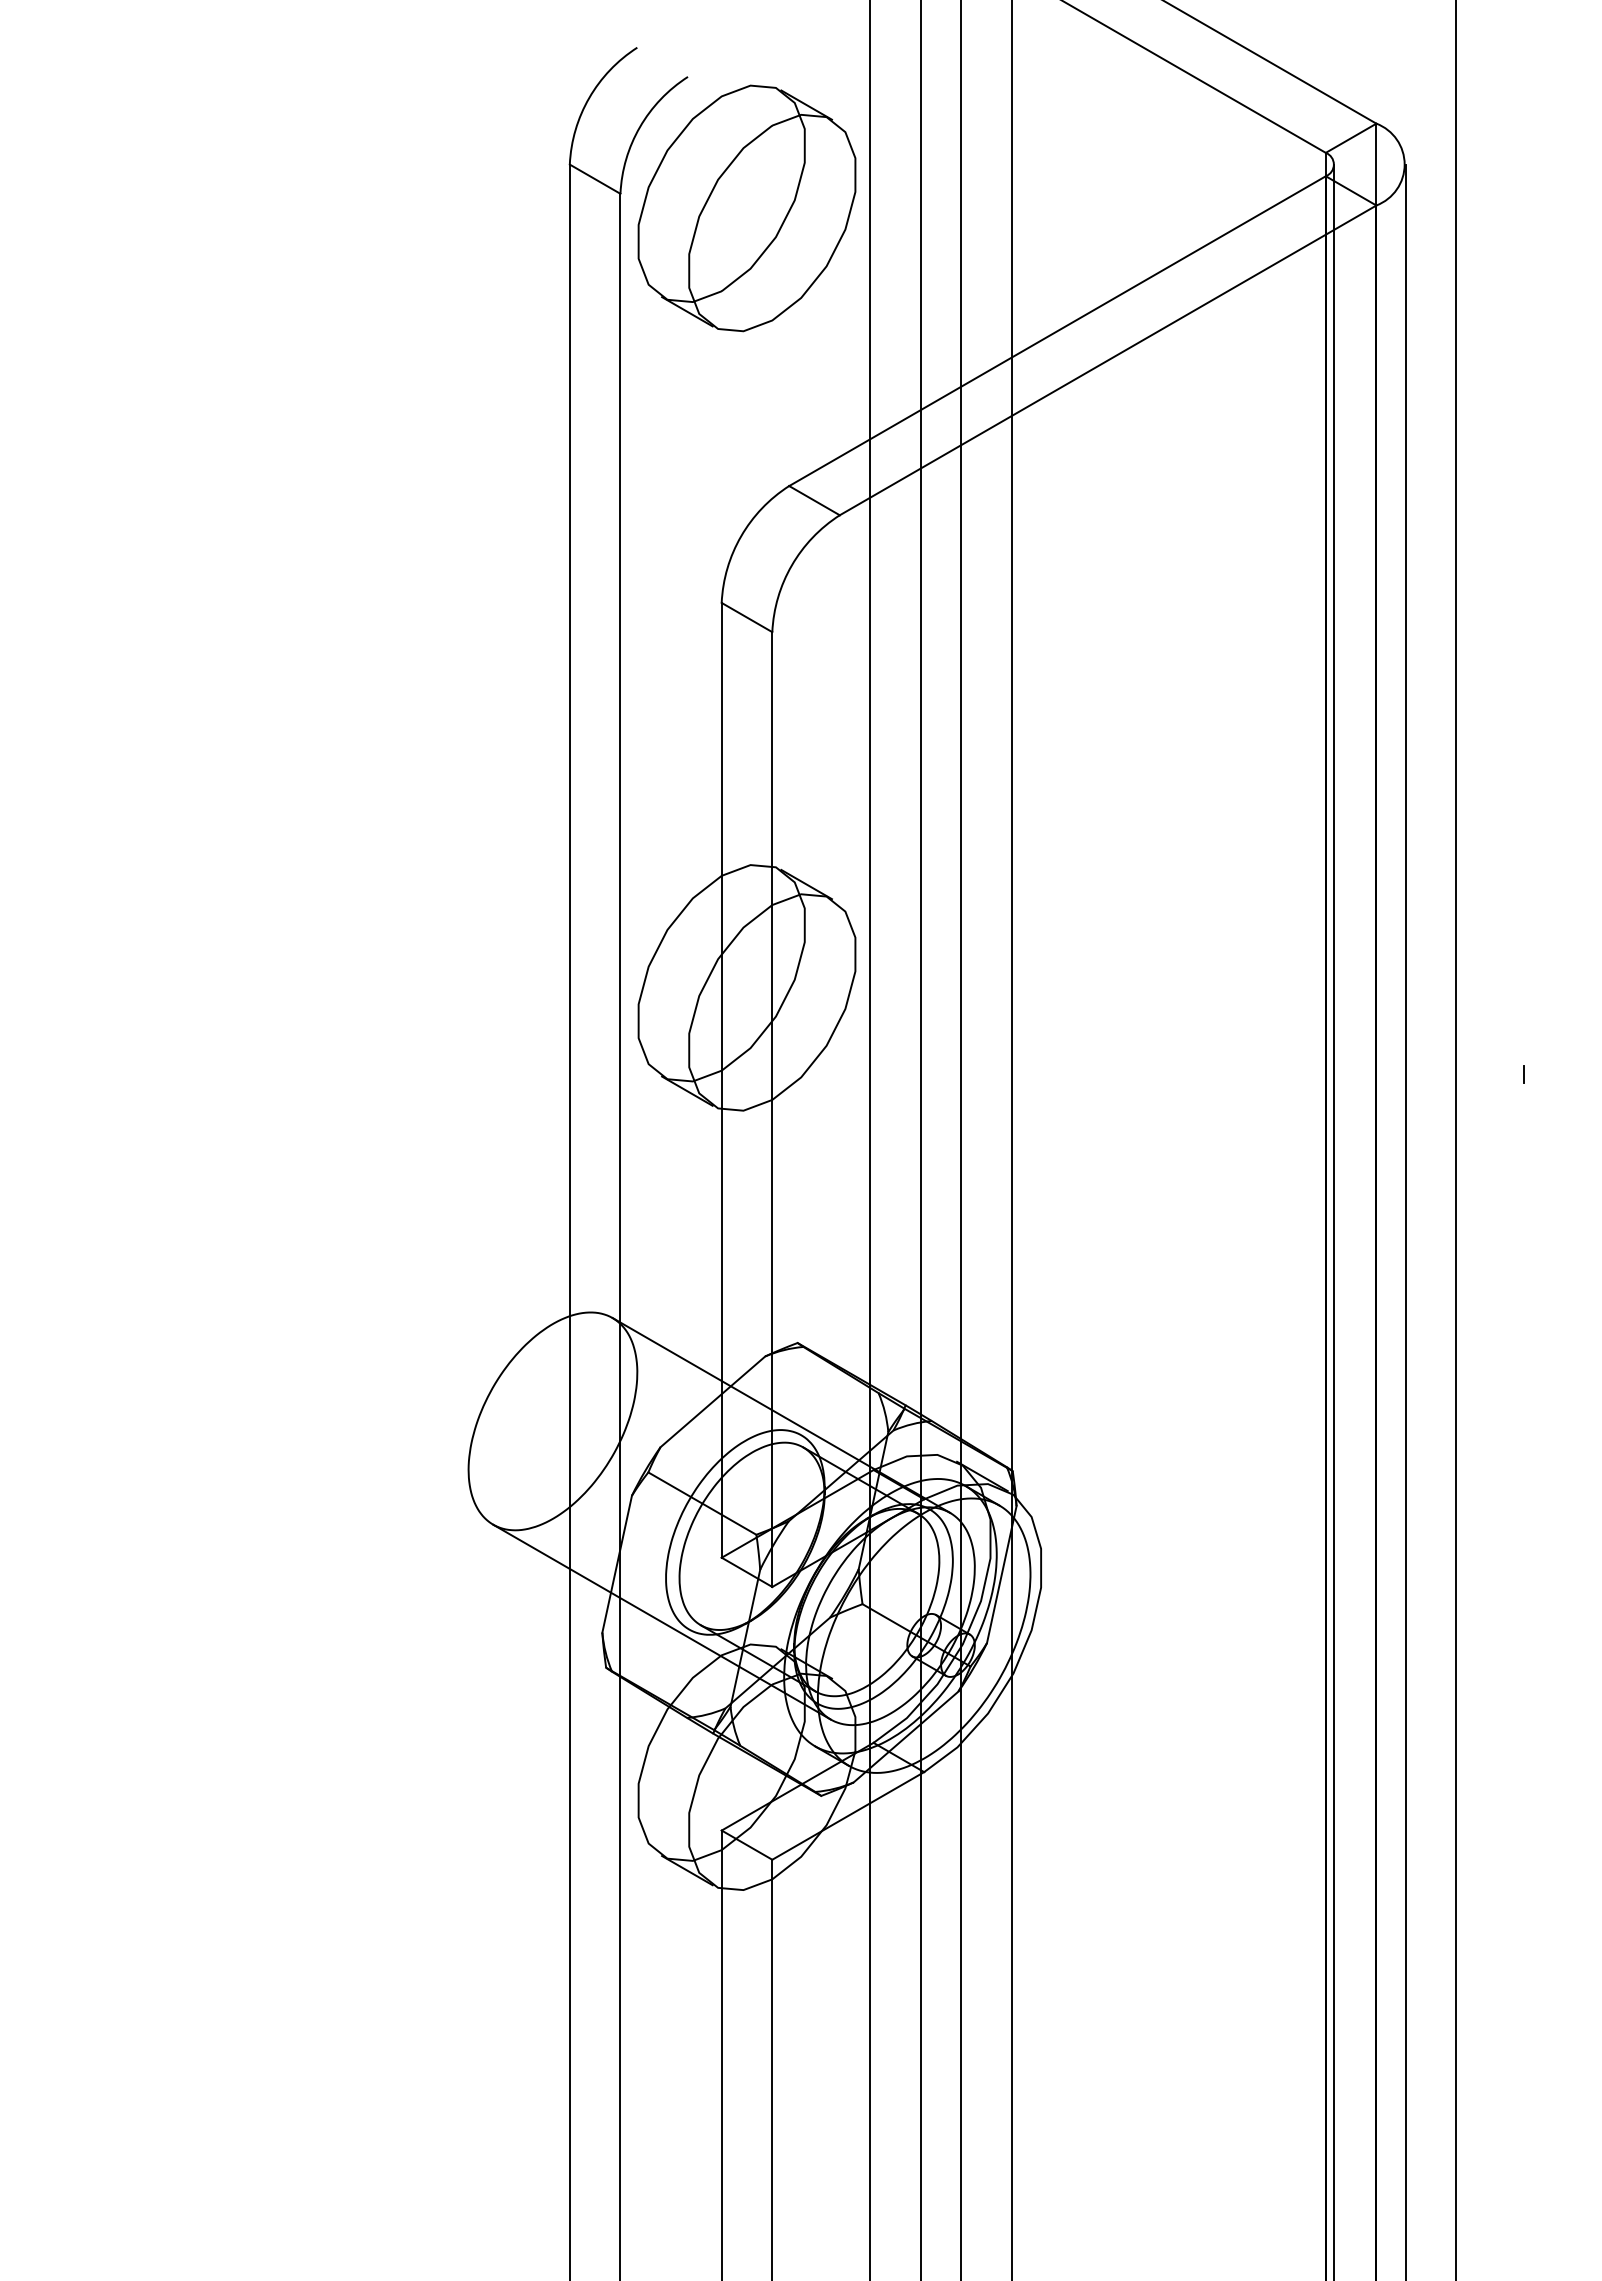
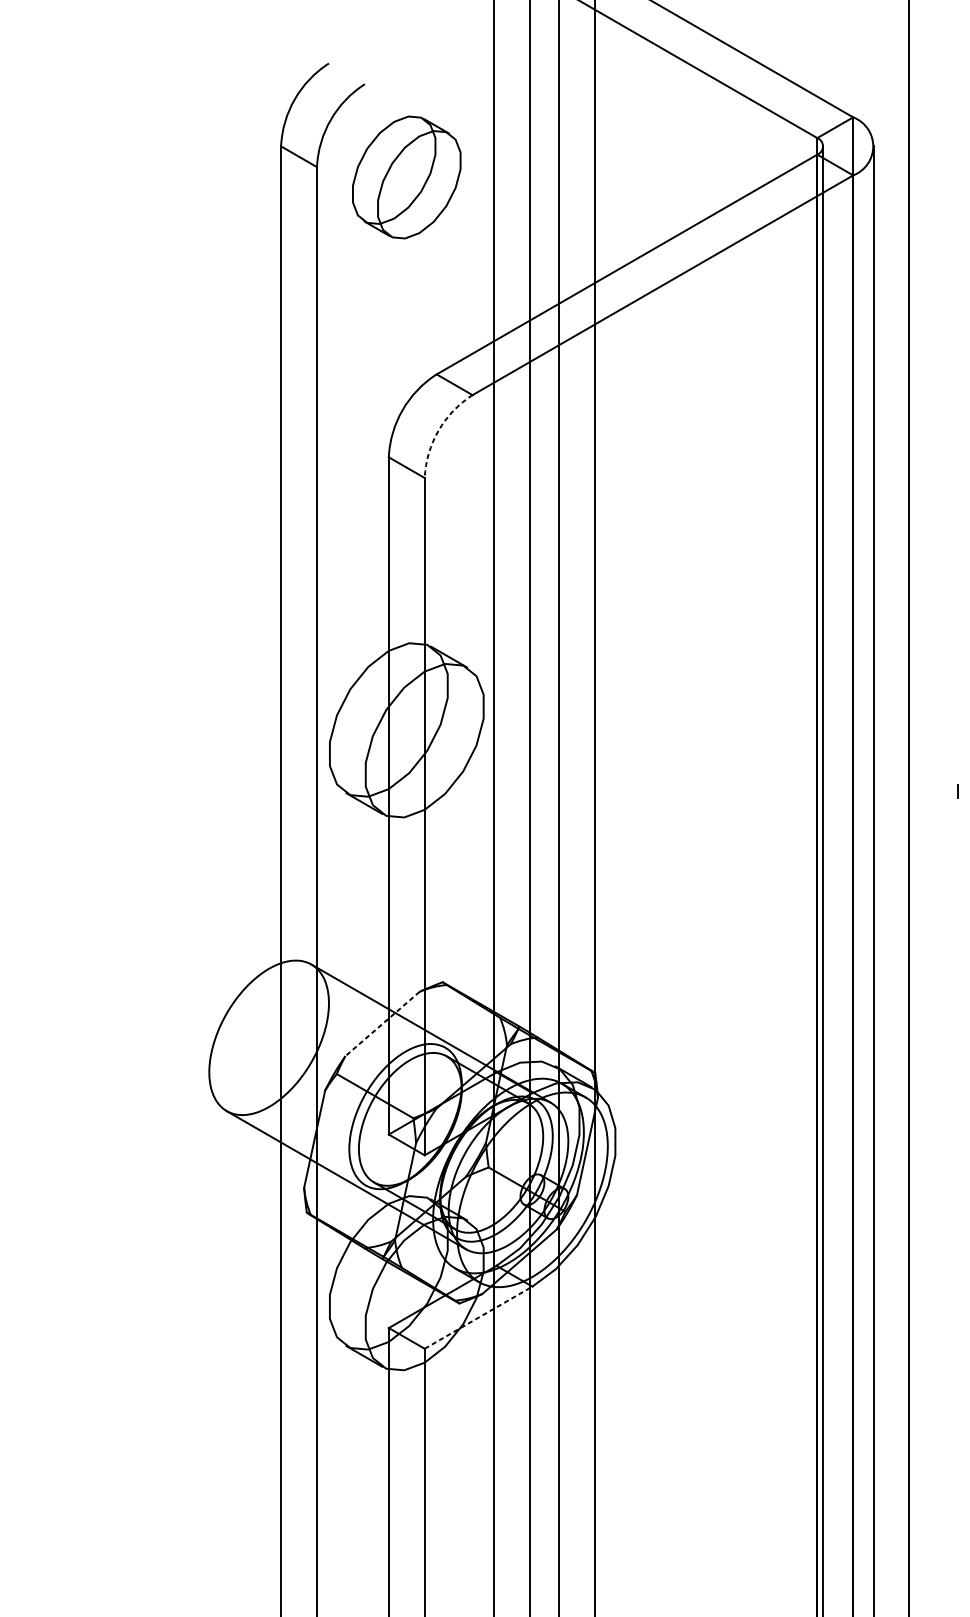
part: (746, 208) -> (406, 177), size x0.7
arc: (791, 565) -> (438, 430), solid -> dashed
line: (712, 1402) -> (382, 1024), solid -> dashed
line: (848, 1815) -> (478, 1317), solid -> dashed

